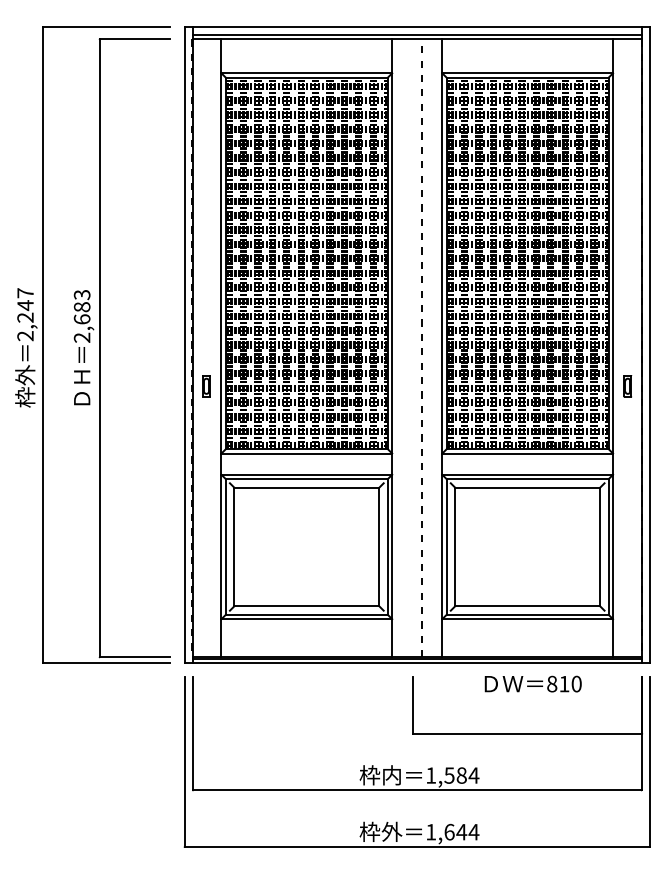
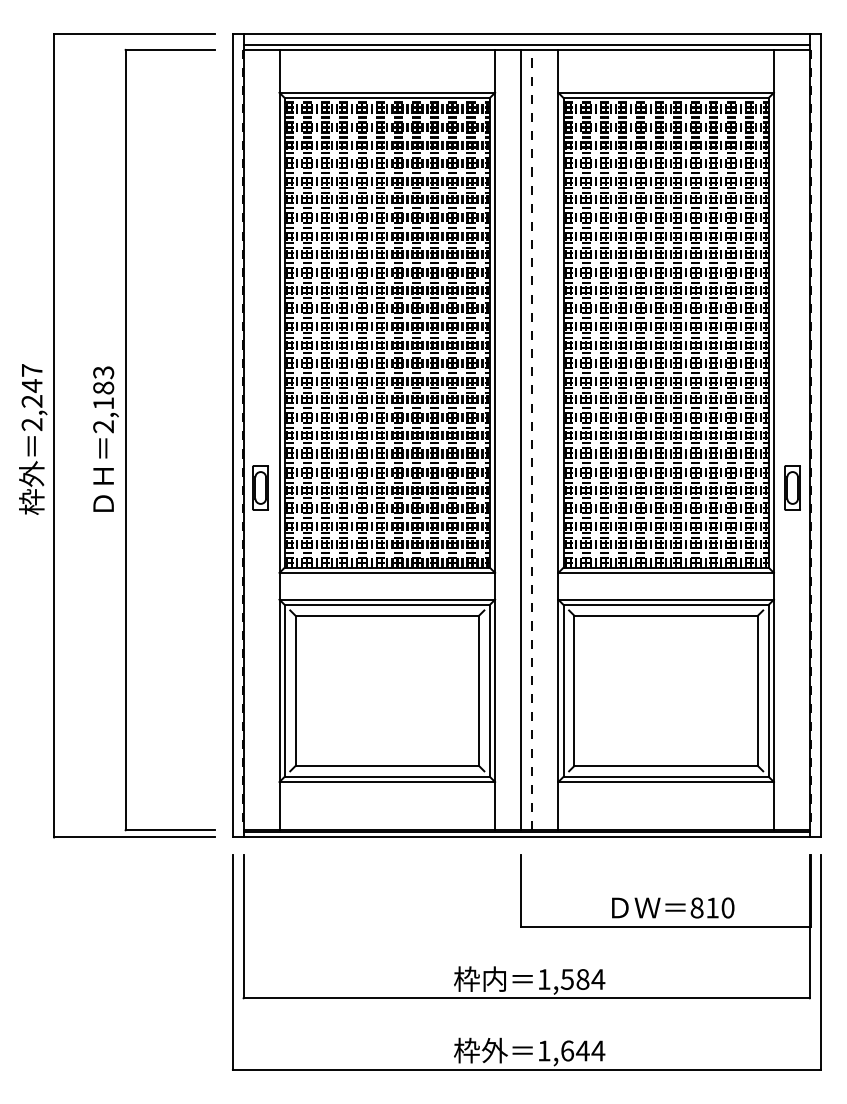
text: (82, 319) -> (103, 403), 2,683 -> 2,183
line: (413, 347) -> (521, 439), added
part: (206, 385) -> (260, 487), size x1.67
part: (627, 385) -> (792, 487), size x1.67
text: (533, 683) -> (673, 907), moved

